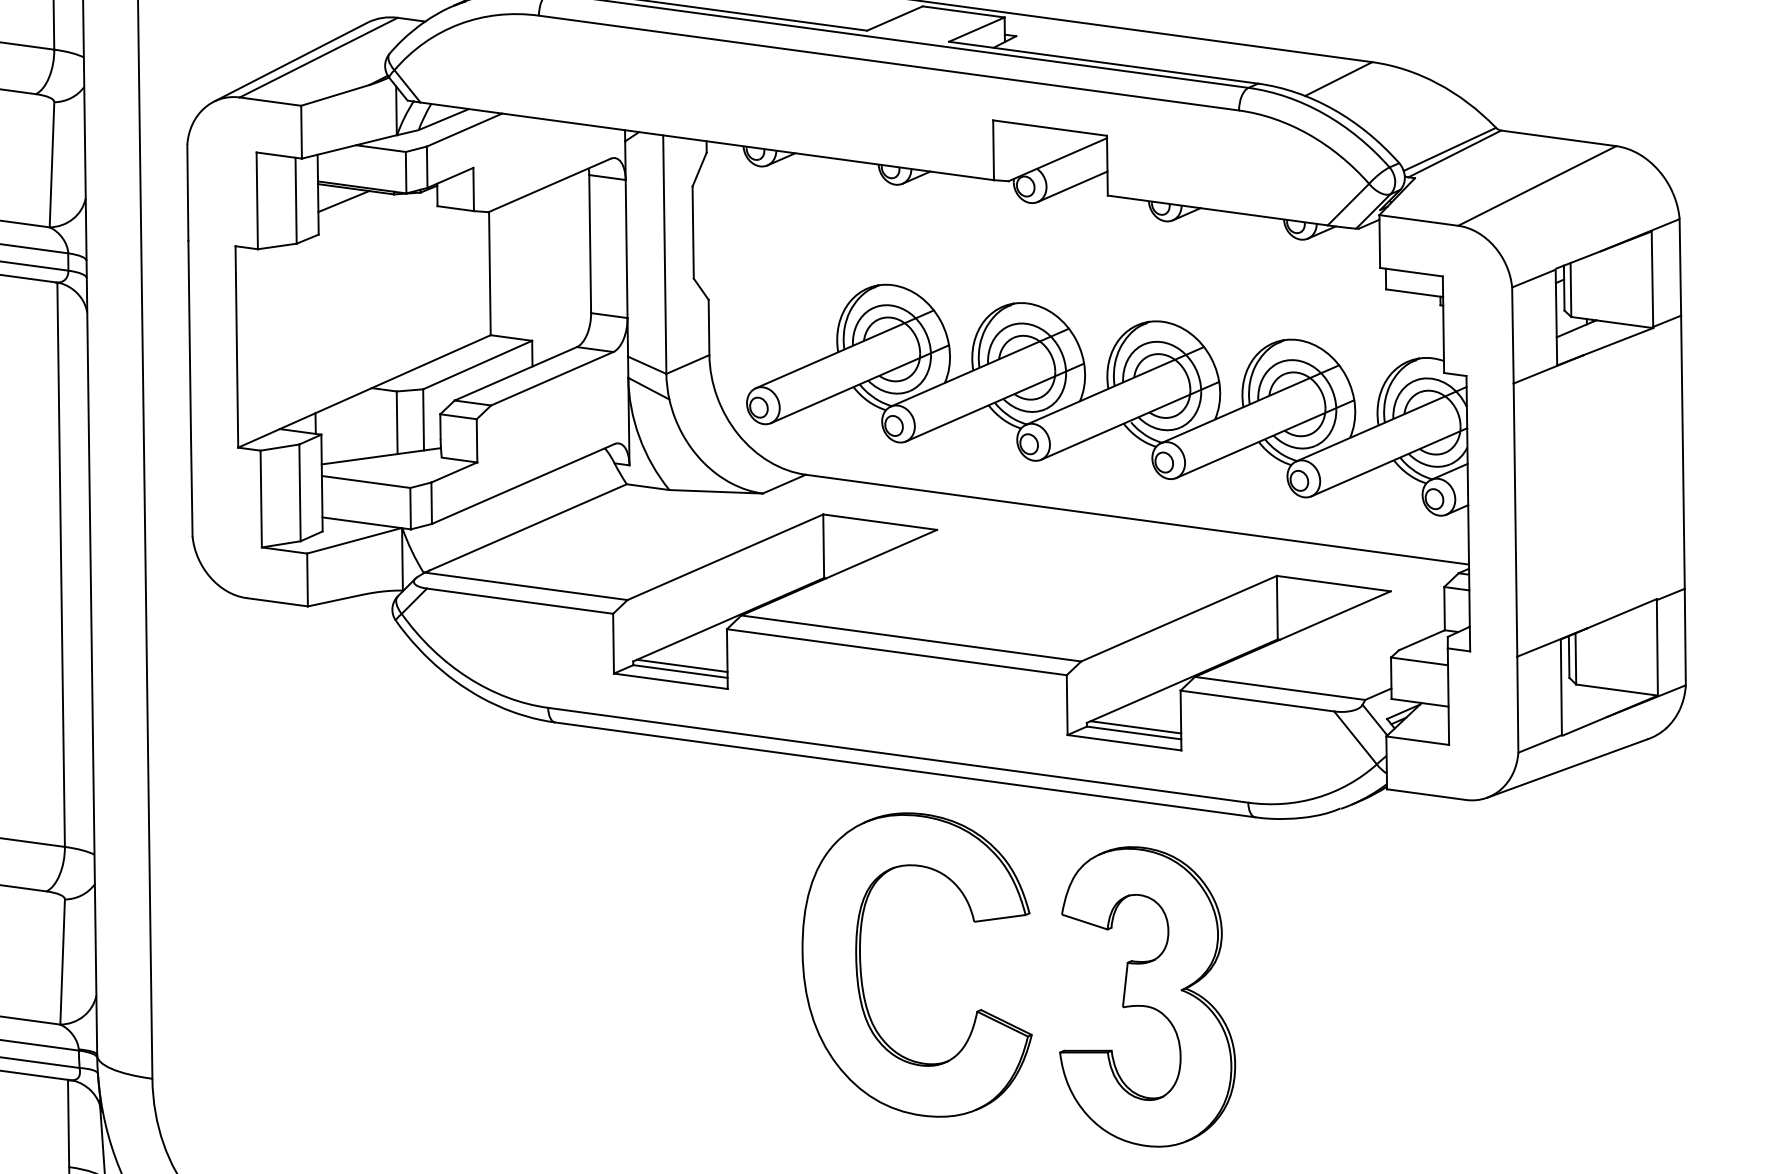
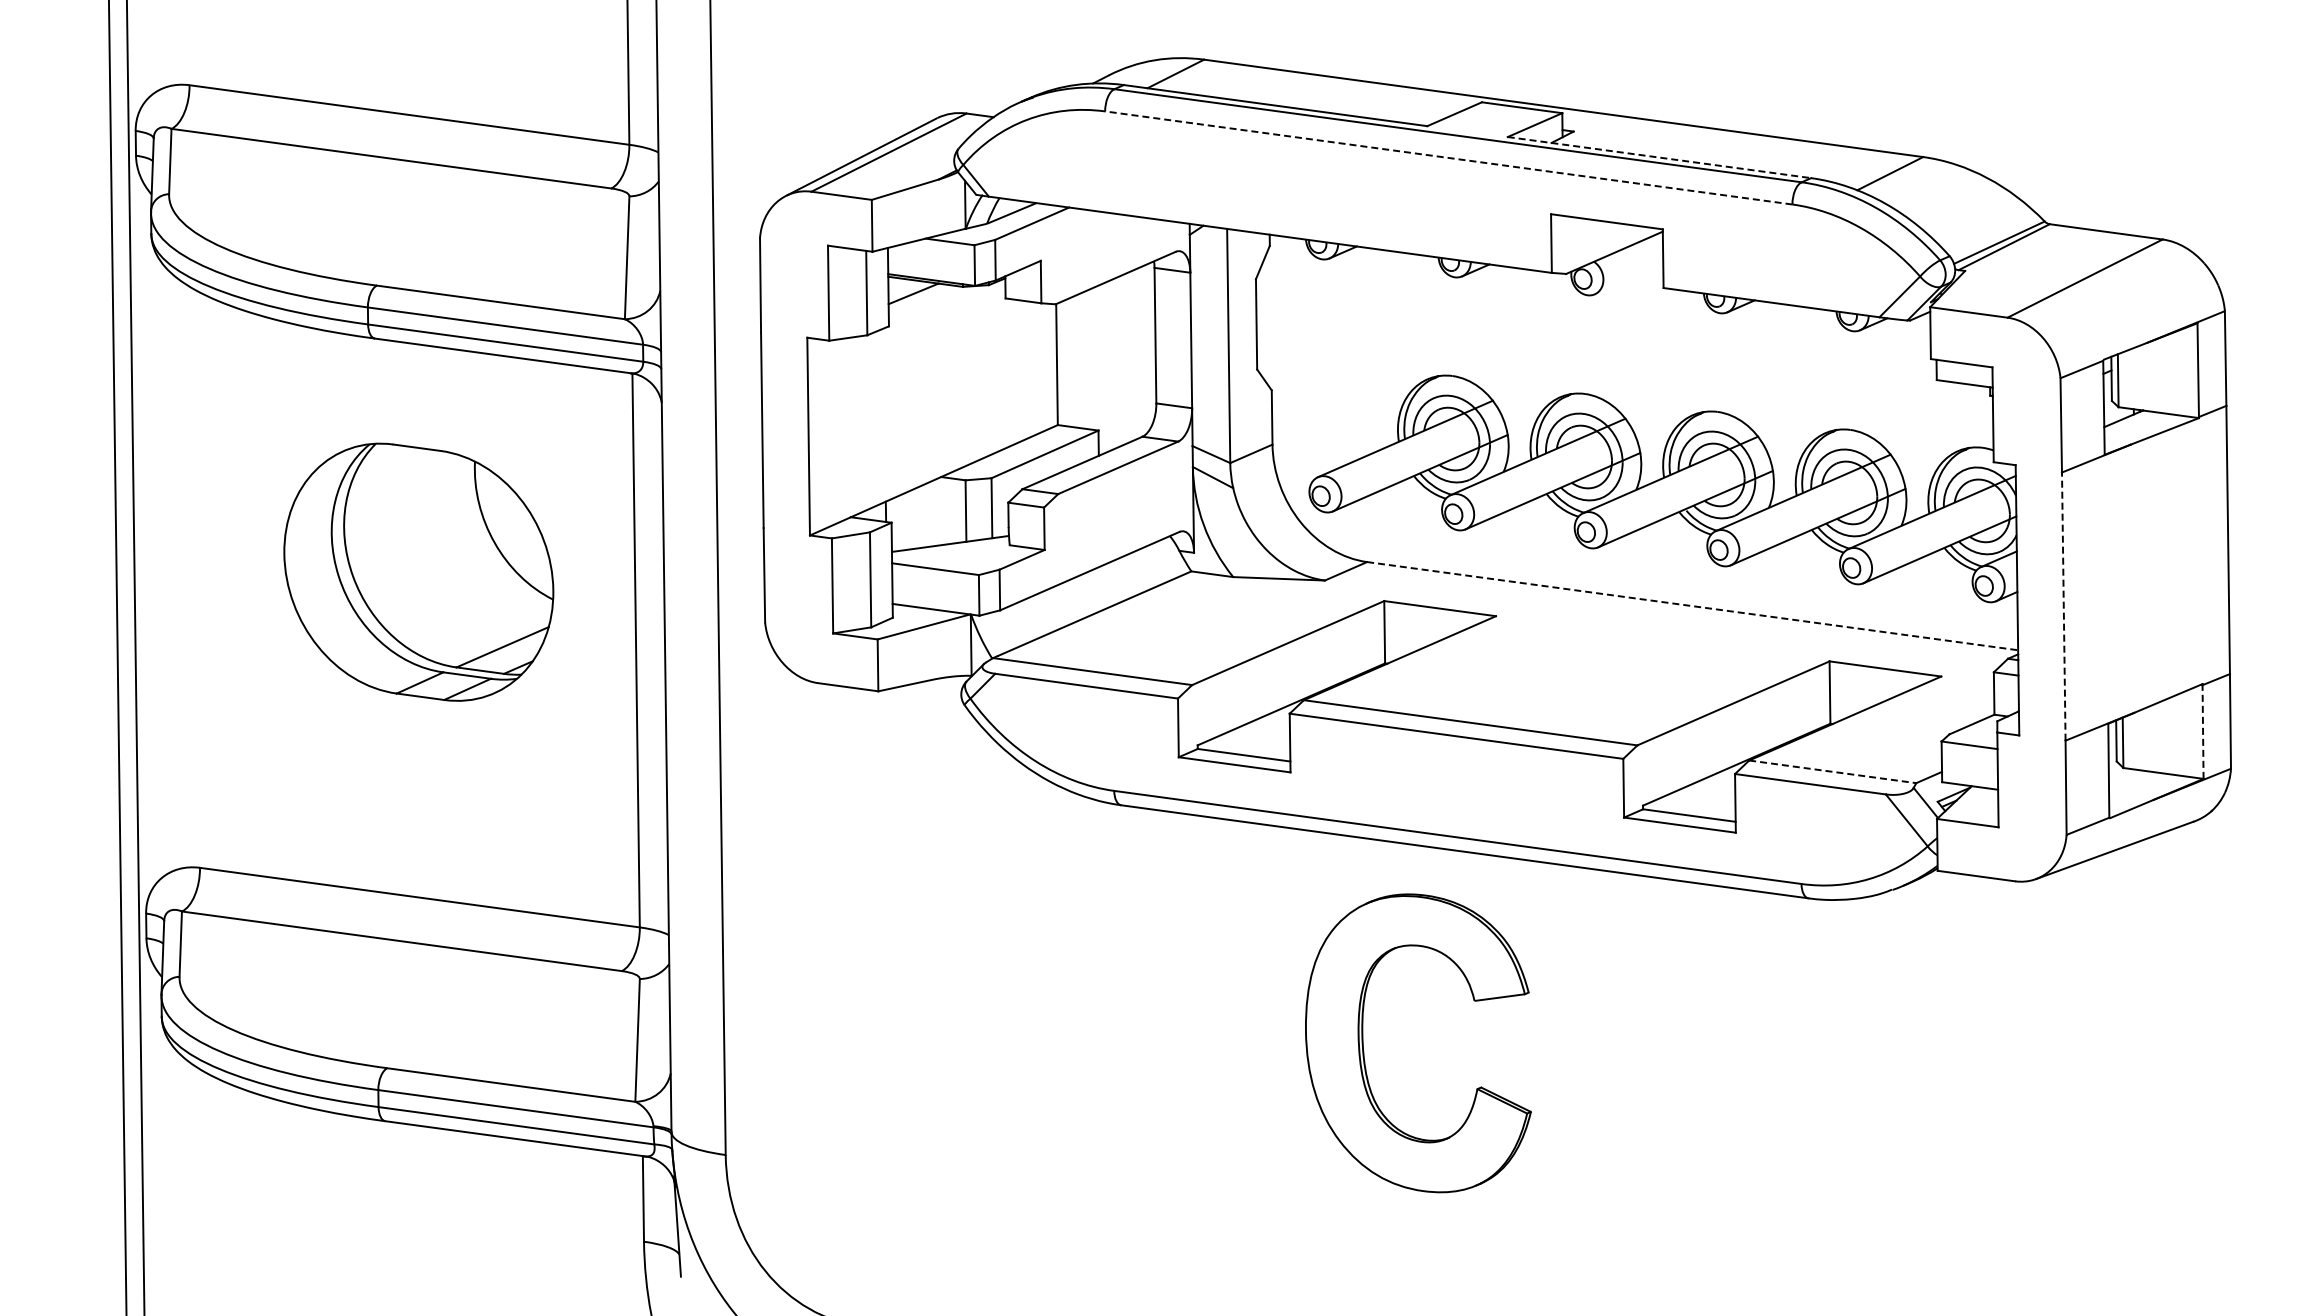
line: (888, 62) -> (1448, 157), solid -> dashed
line: (1103, 62) -> (1659, 157), solid -> dashed
line: (1072, 186) -> (1628, 279), removed
line: (1138, 520) -> (1693, 606), solid -> dashed
line: (1515, 520) -> (2063, 606), solid -> dashed
line: (1657, 648) -> (2203, 732), solid -> dashed
line: (681, 665) -> (1245, 749), removed
line: (1280, 688) -> (1833, 771), solid -> dashed
line: (1135, 727) -> (1690, 810), removed
part: (862, 973) -> (1364, 1051), moved
part: (1147, 996) -> (1702, 1074), removed

